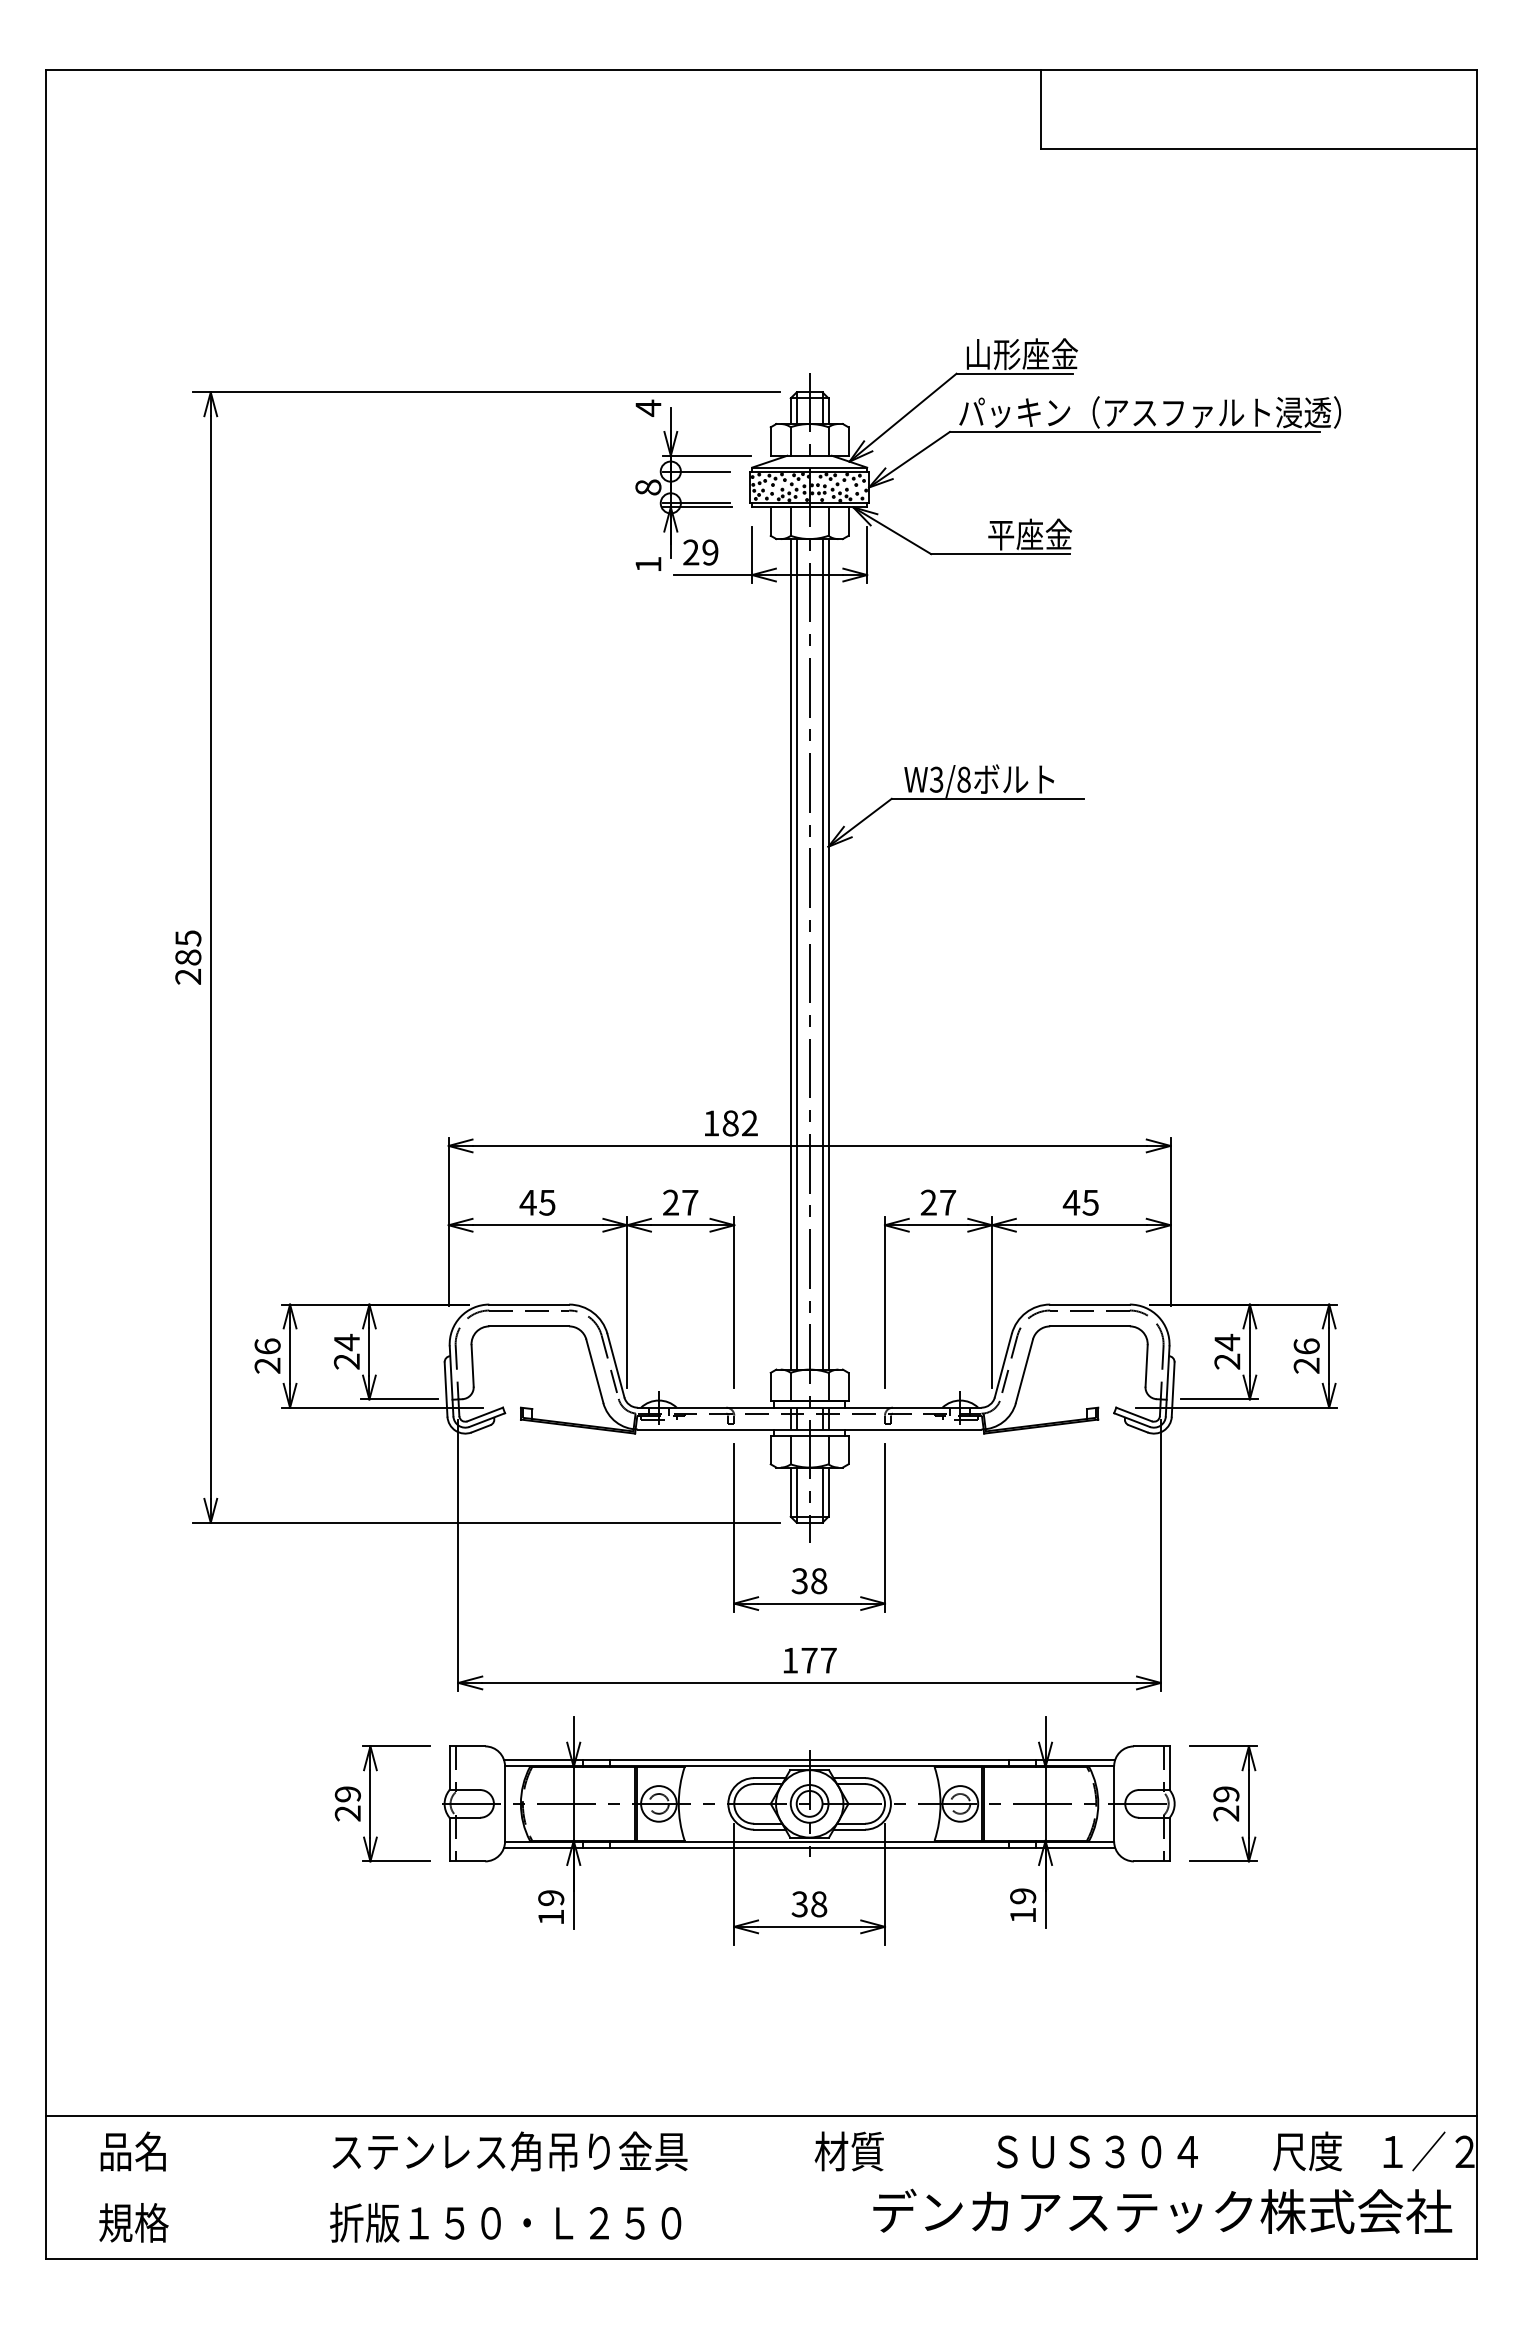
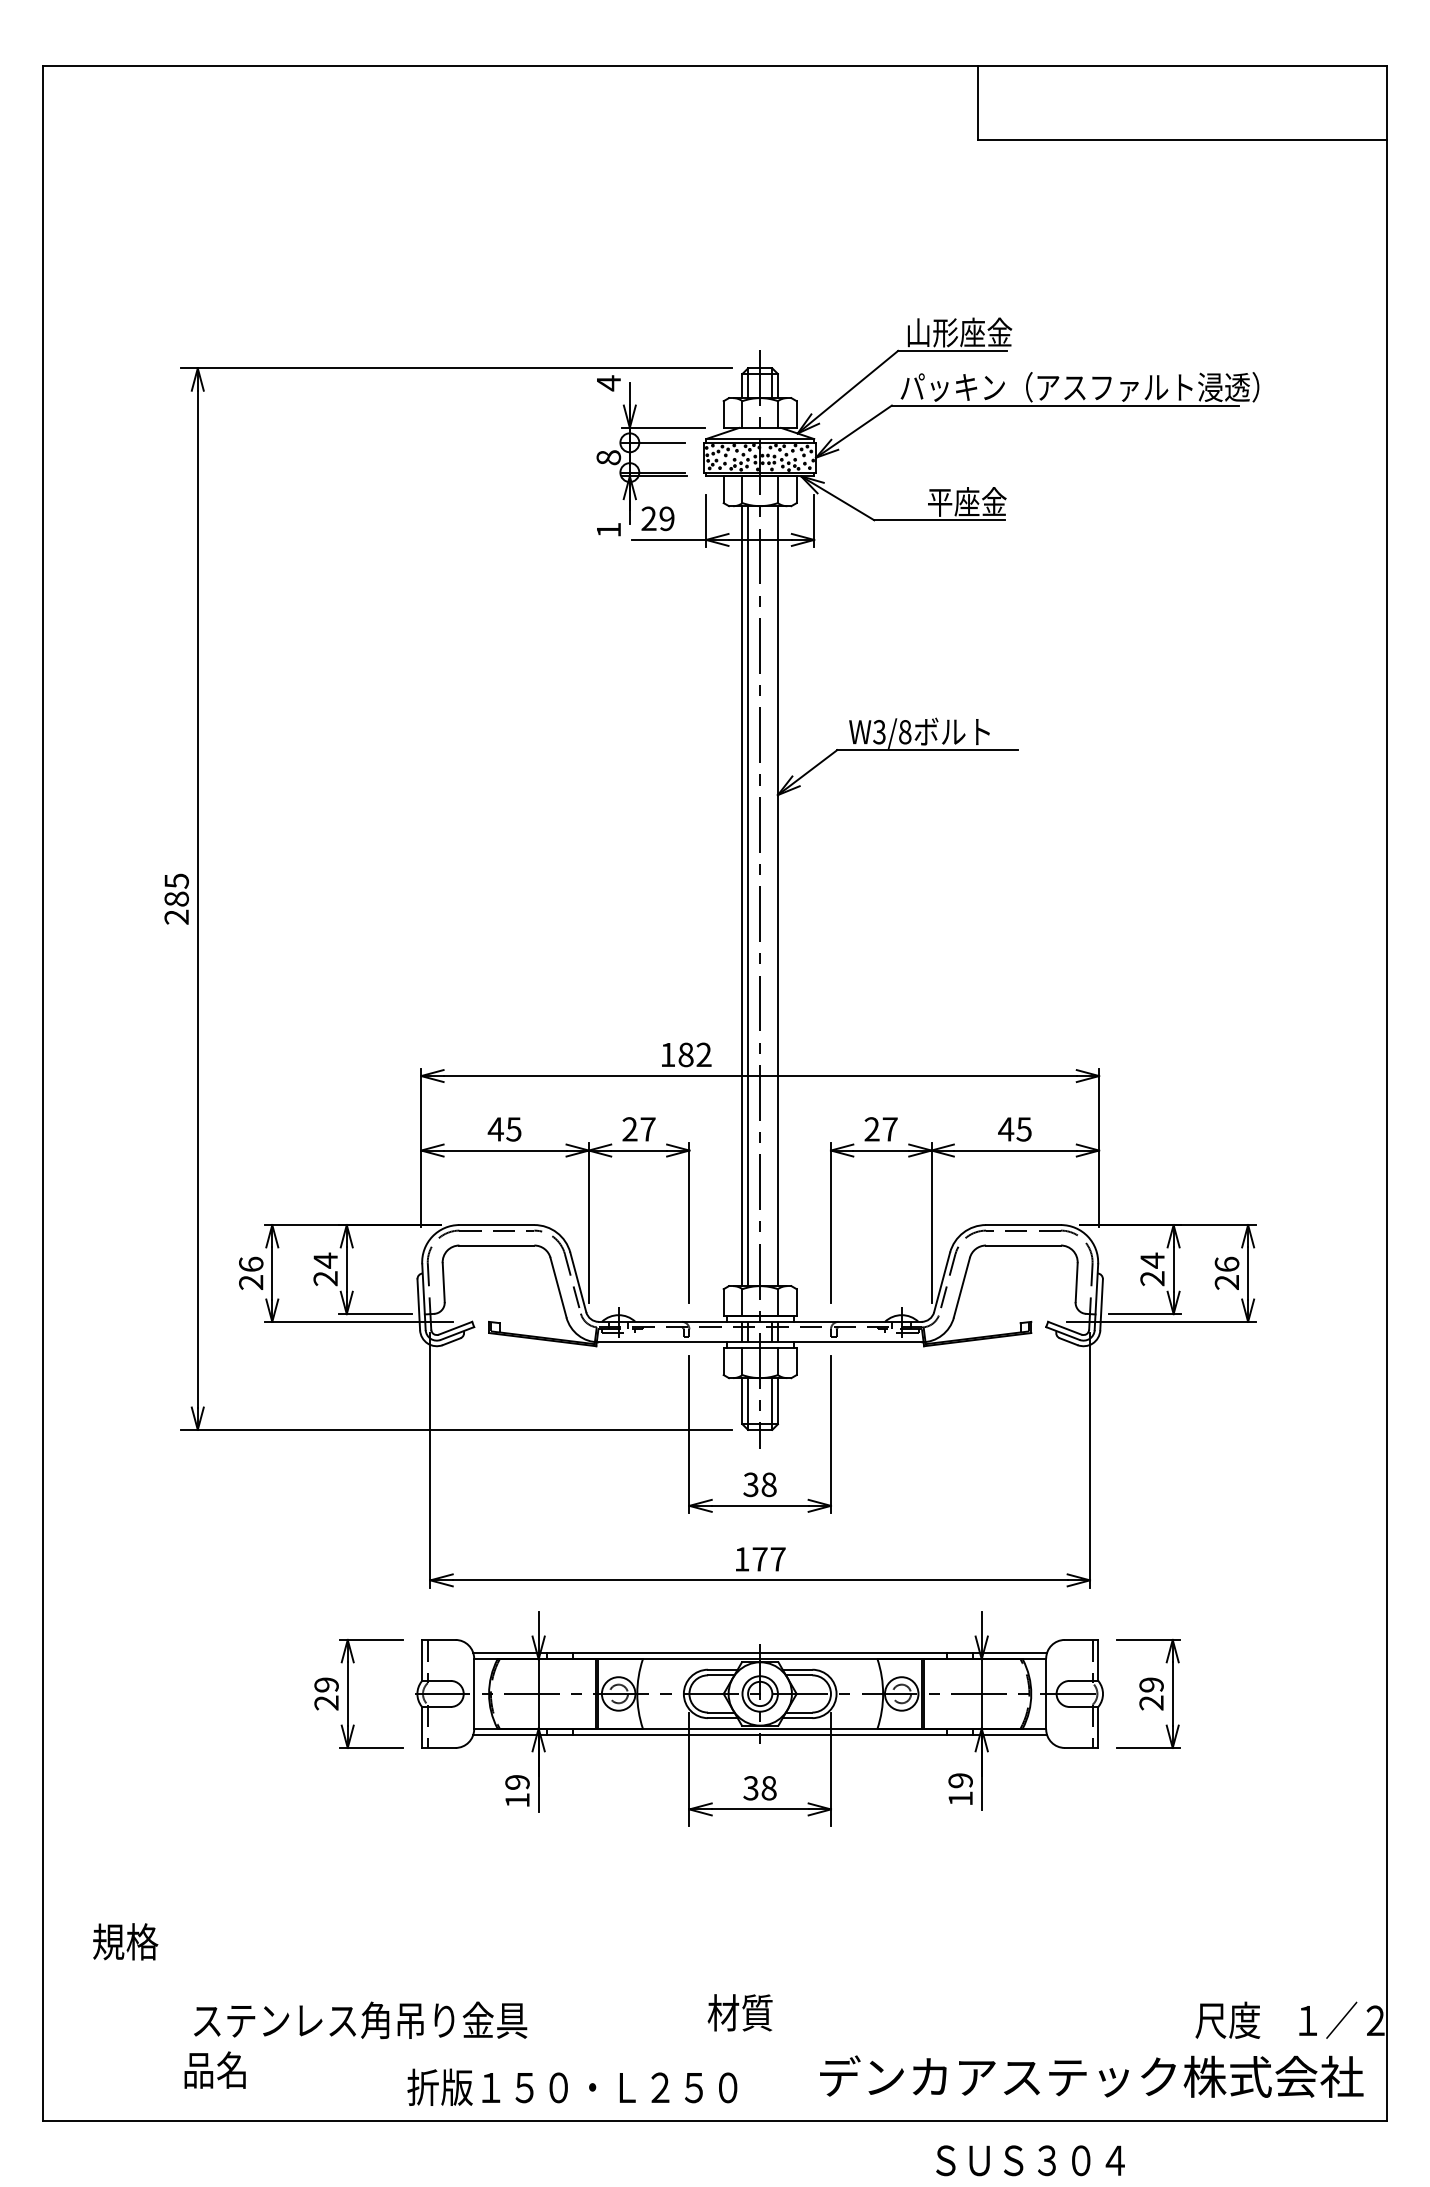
line: (822, 954) -> (772, 896), removed
line: (761, 2116) -> (715, 1987), removed
text: (132, 2151) -> (214, 2070), moved
text: (509, 2151) -> (360, 2020), moved
text: (848, 2151) -> (739, 2012), moved
text: (1097, 2151) -> (1030, 2160), moved
text: (133, 2222) -> (125, 1941), moved
text: (505, 2222) -> (572, 2087), moved

